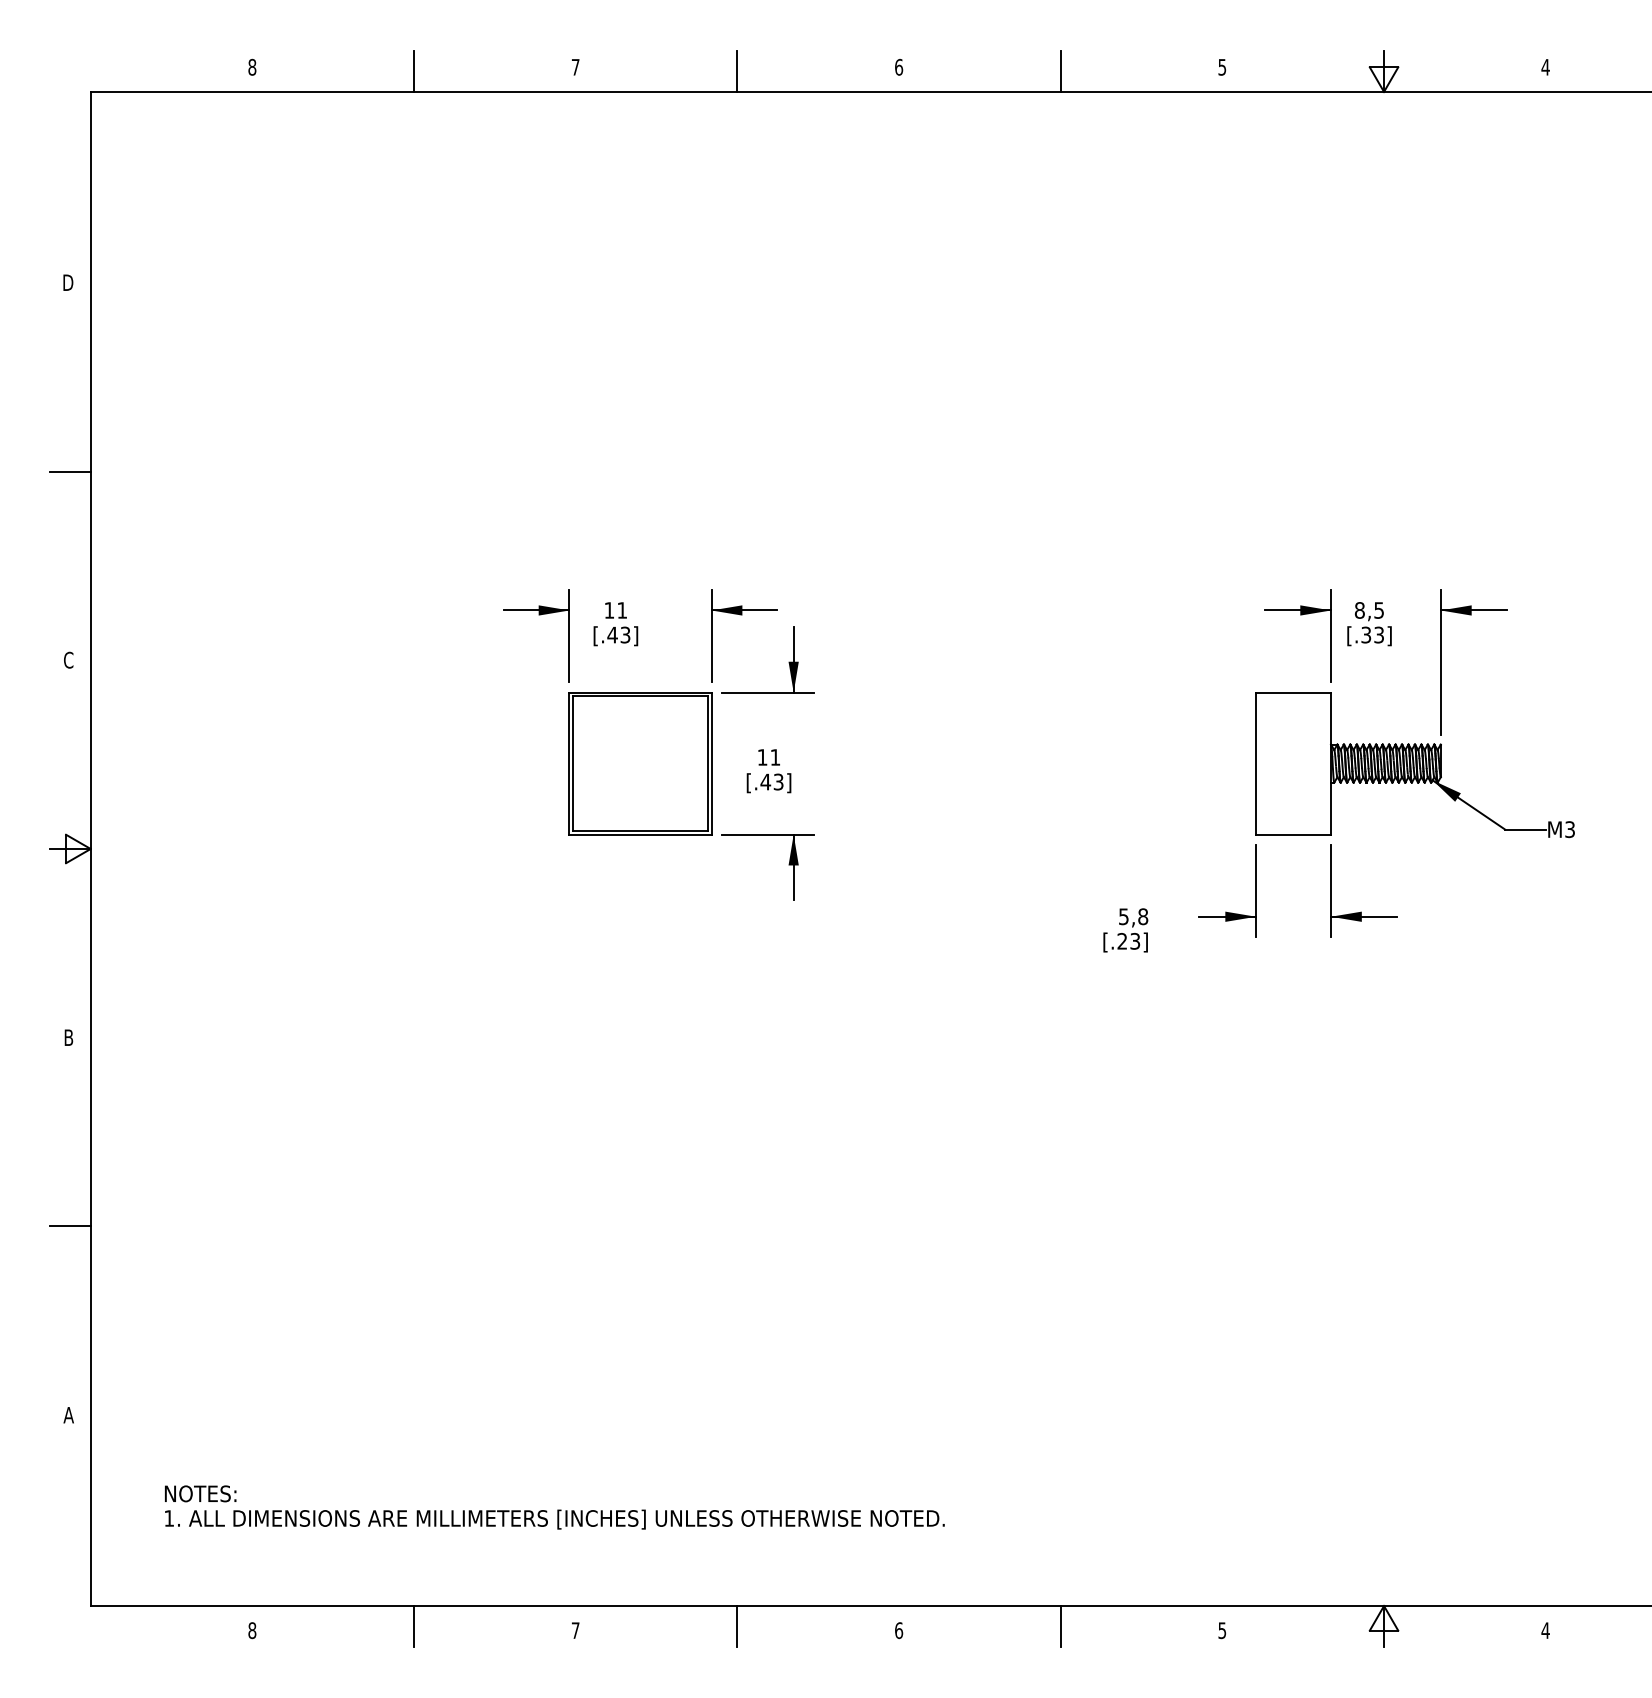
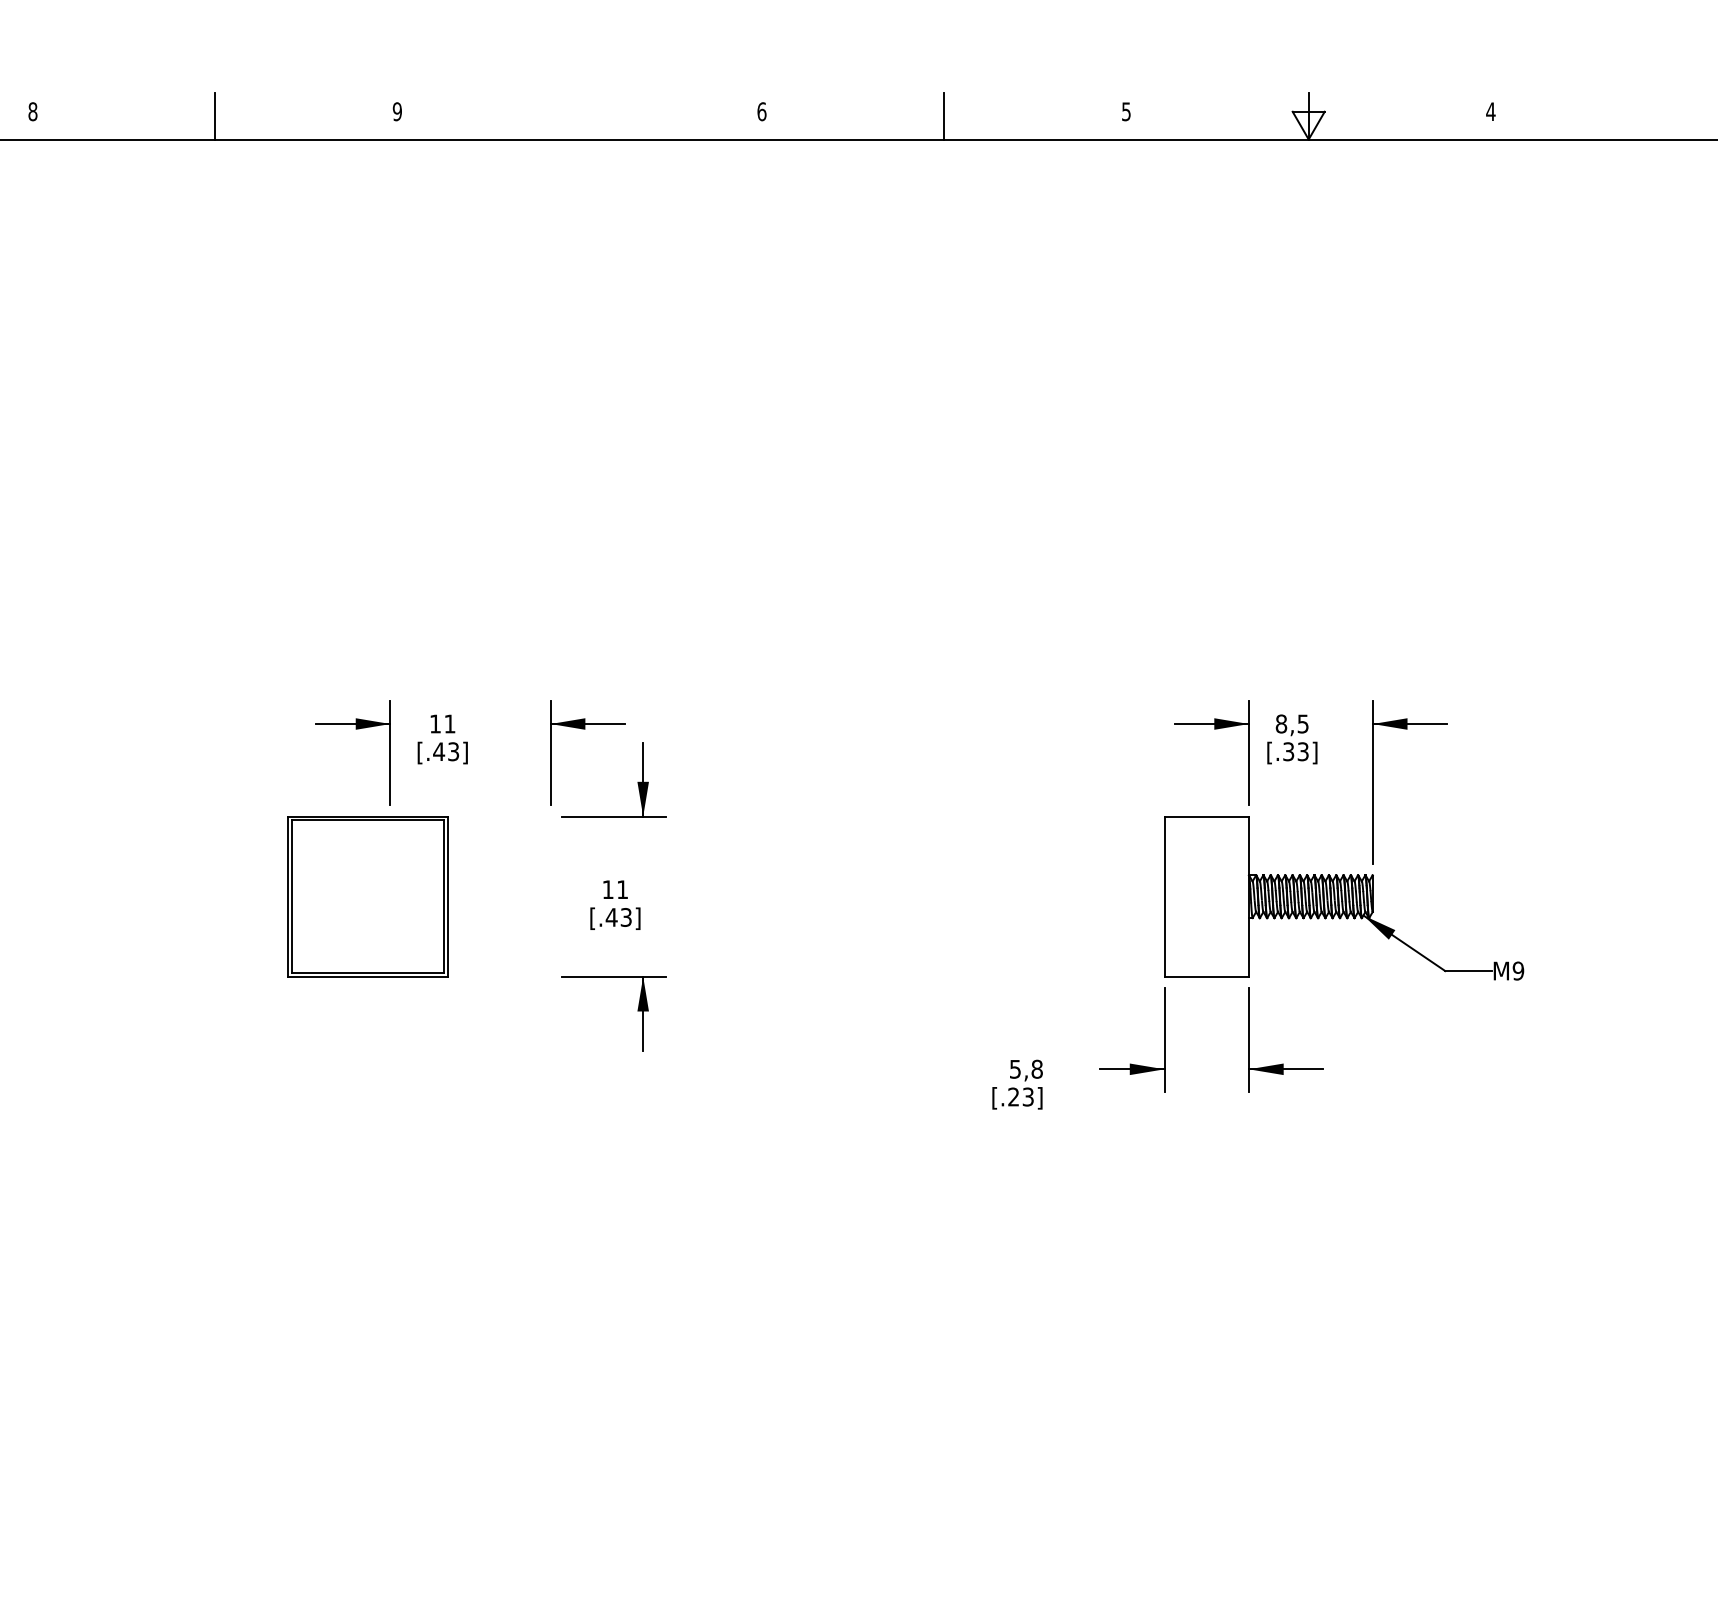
text: (575, 66) -> (397, 110), 7 -> 9
line: (737, 70) -> (579, 115), removed
part: (640, 763) -> (367, 896), moved
text: (1570, 829) -> (1518, 970), M3 -> M9

